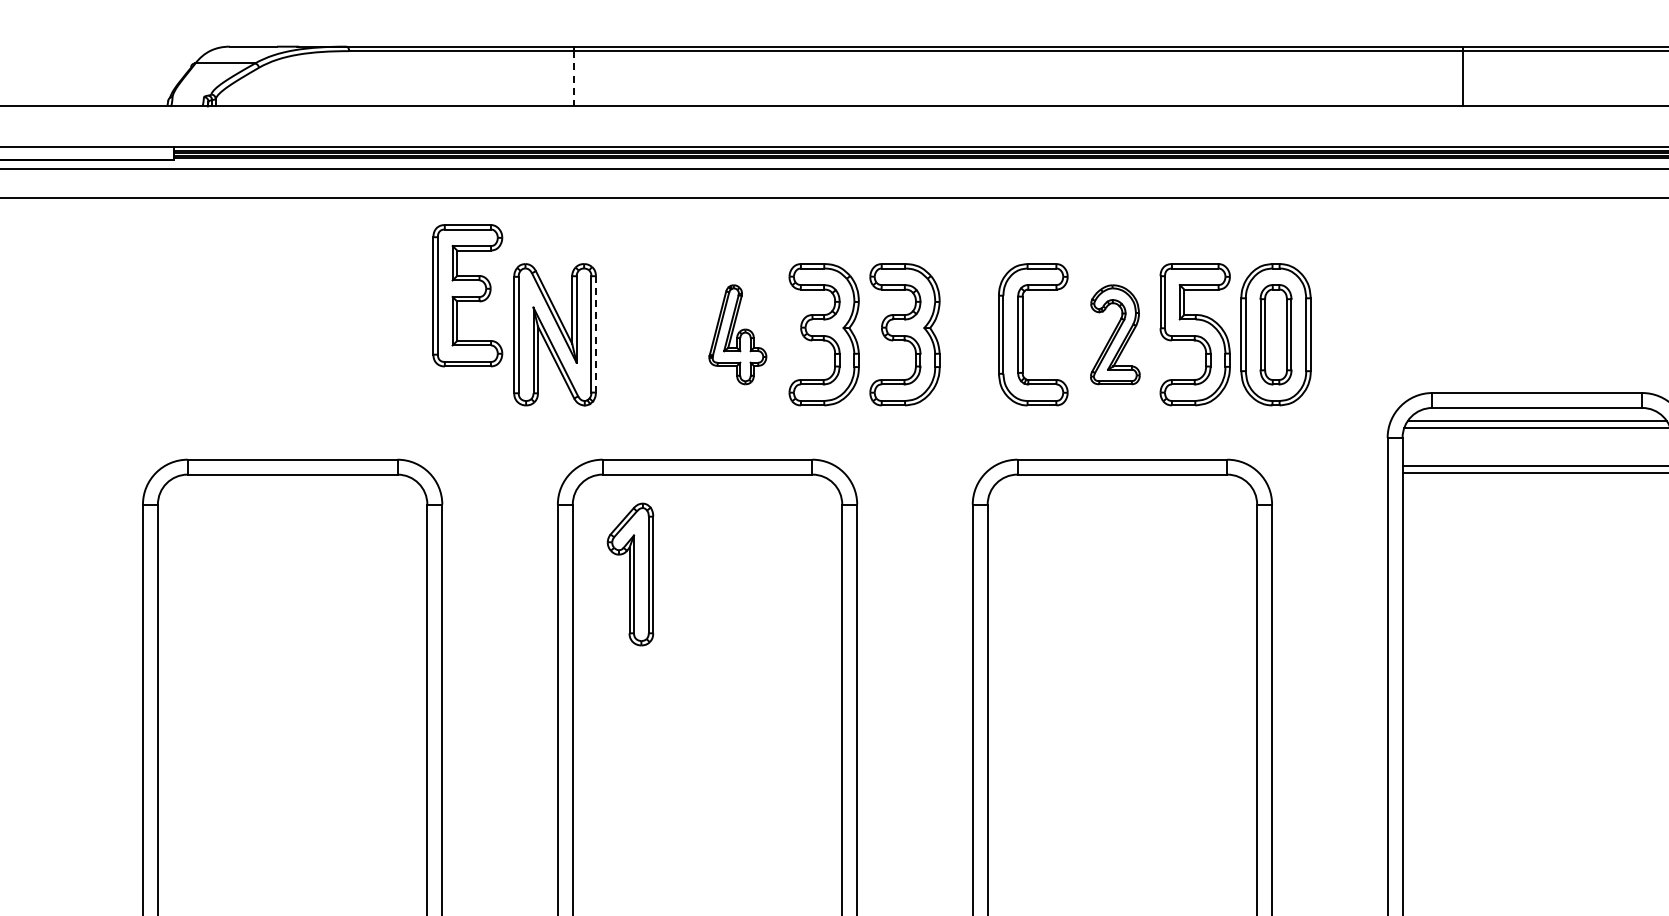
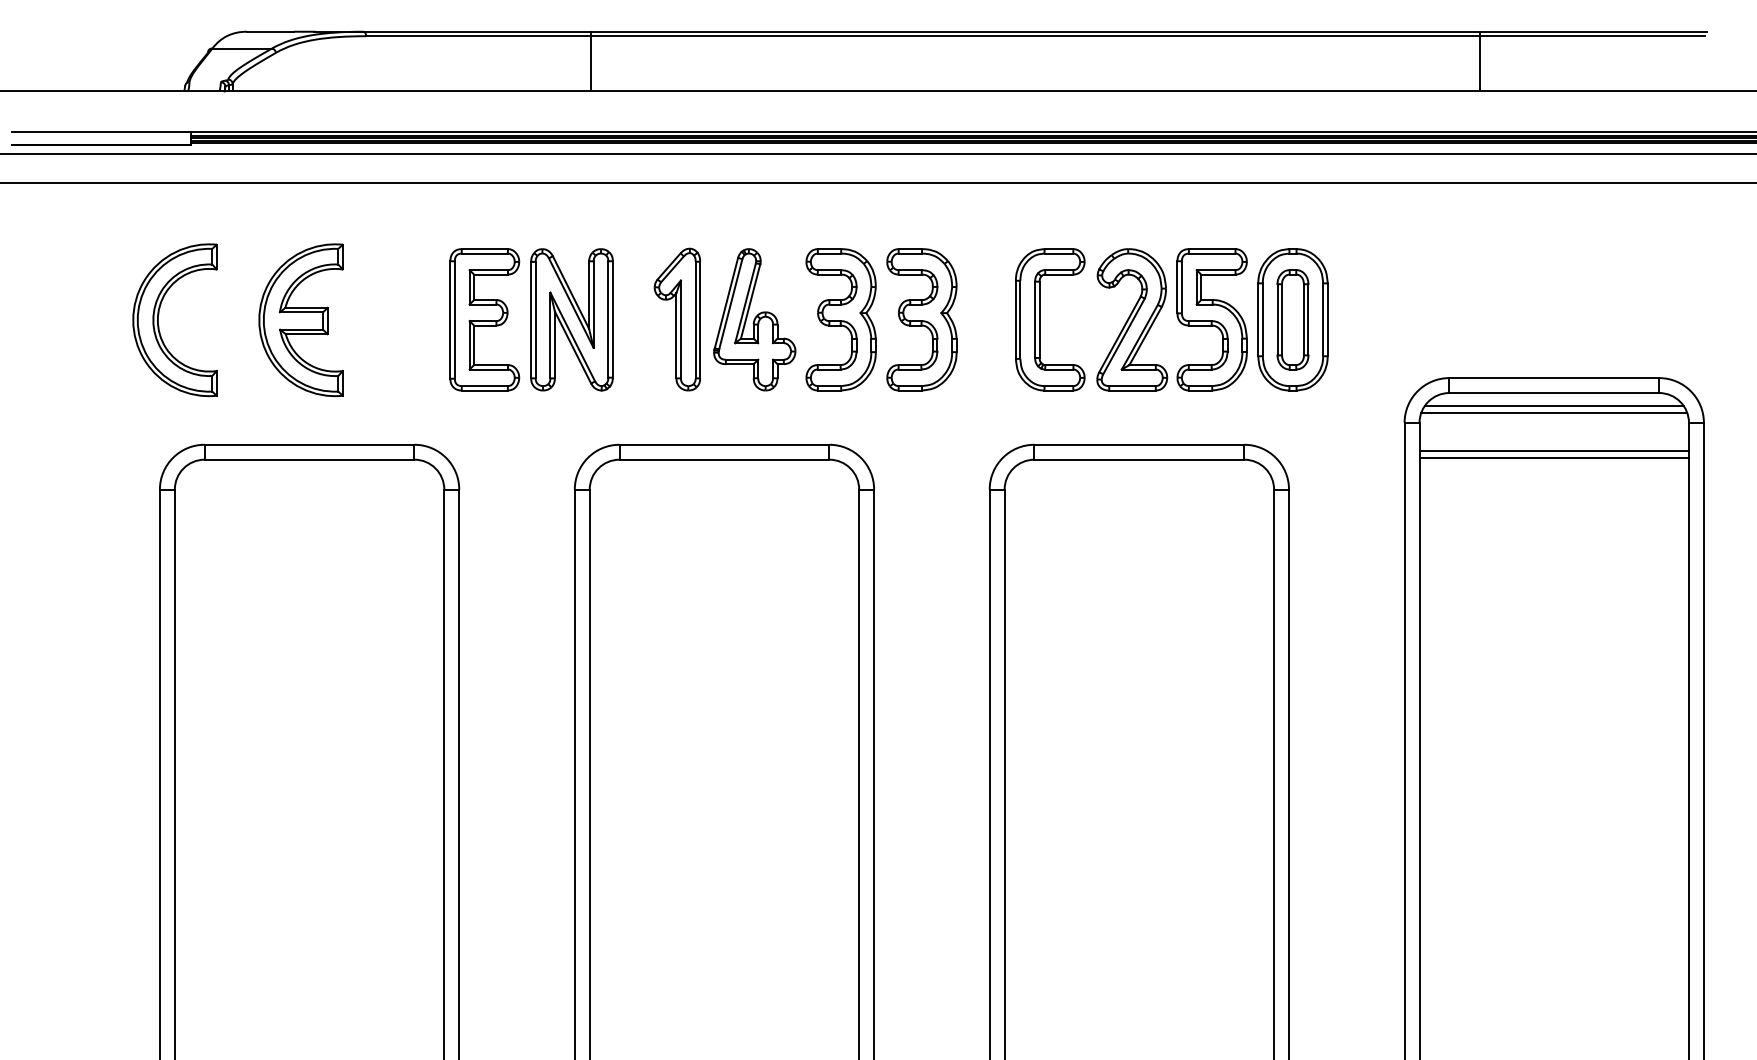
line: (574, 78) -> (591, 63), dashed -> solid
part: (467, 295) -> (484, 319), moved
line: (595, 333) -> (612, 318), dashed -> solid
part: (737, 334) -> (754, 319), size x1.43
part: (1115, 334) -> (1132, 319), size x1.43
part: (141, 335) -> (158, 320), added
part: (283, 335) -> (300, 320), added
part: (630, 574) -> (677, 319), moved

